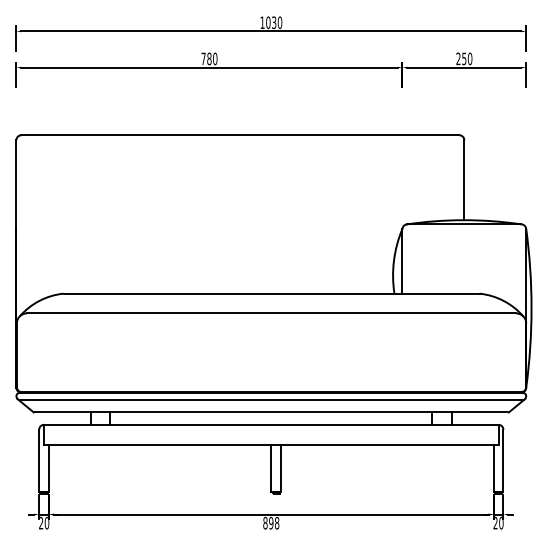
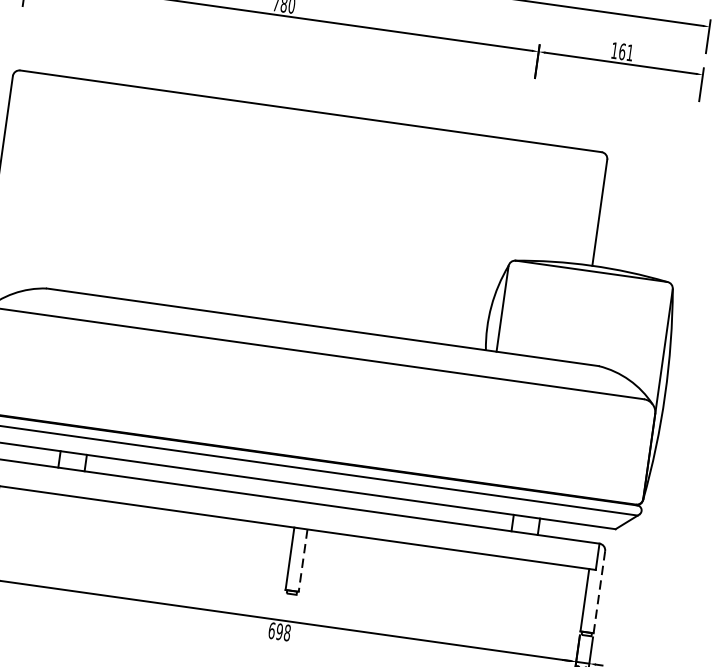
text: (464, 58) -> (622, 51), 250 -> 161
line: (503, 460) -> (599, 591), solid -> dashed
line: (281, 468) -> (303, 561), solid -> dashed
text: (265, 522) -> (272, 629), 898 -> 698

